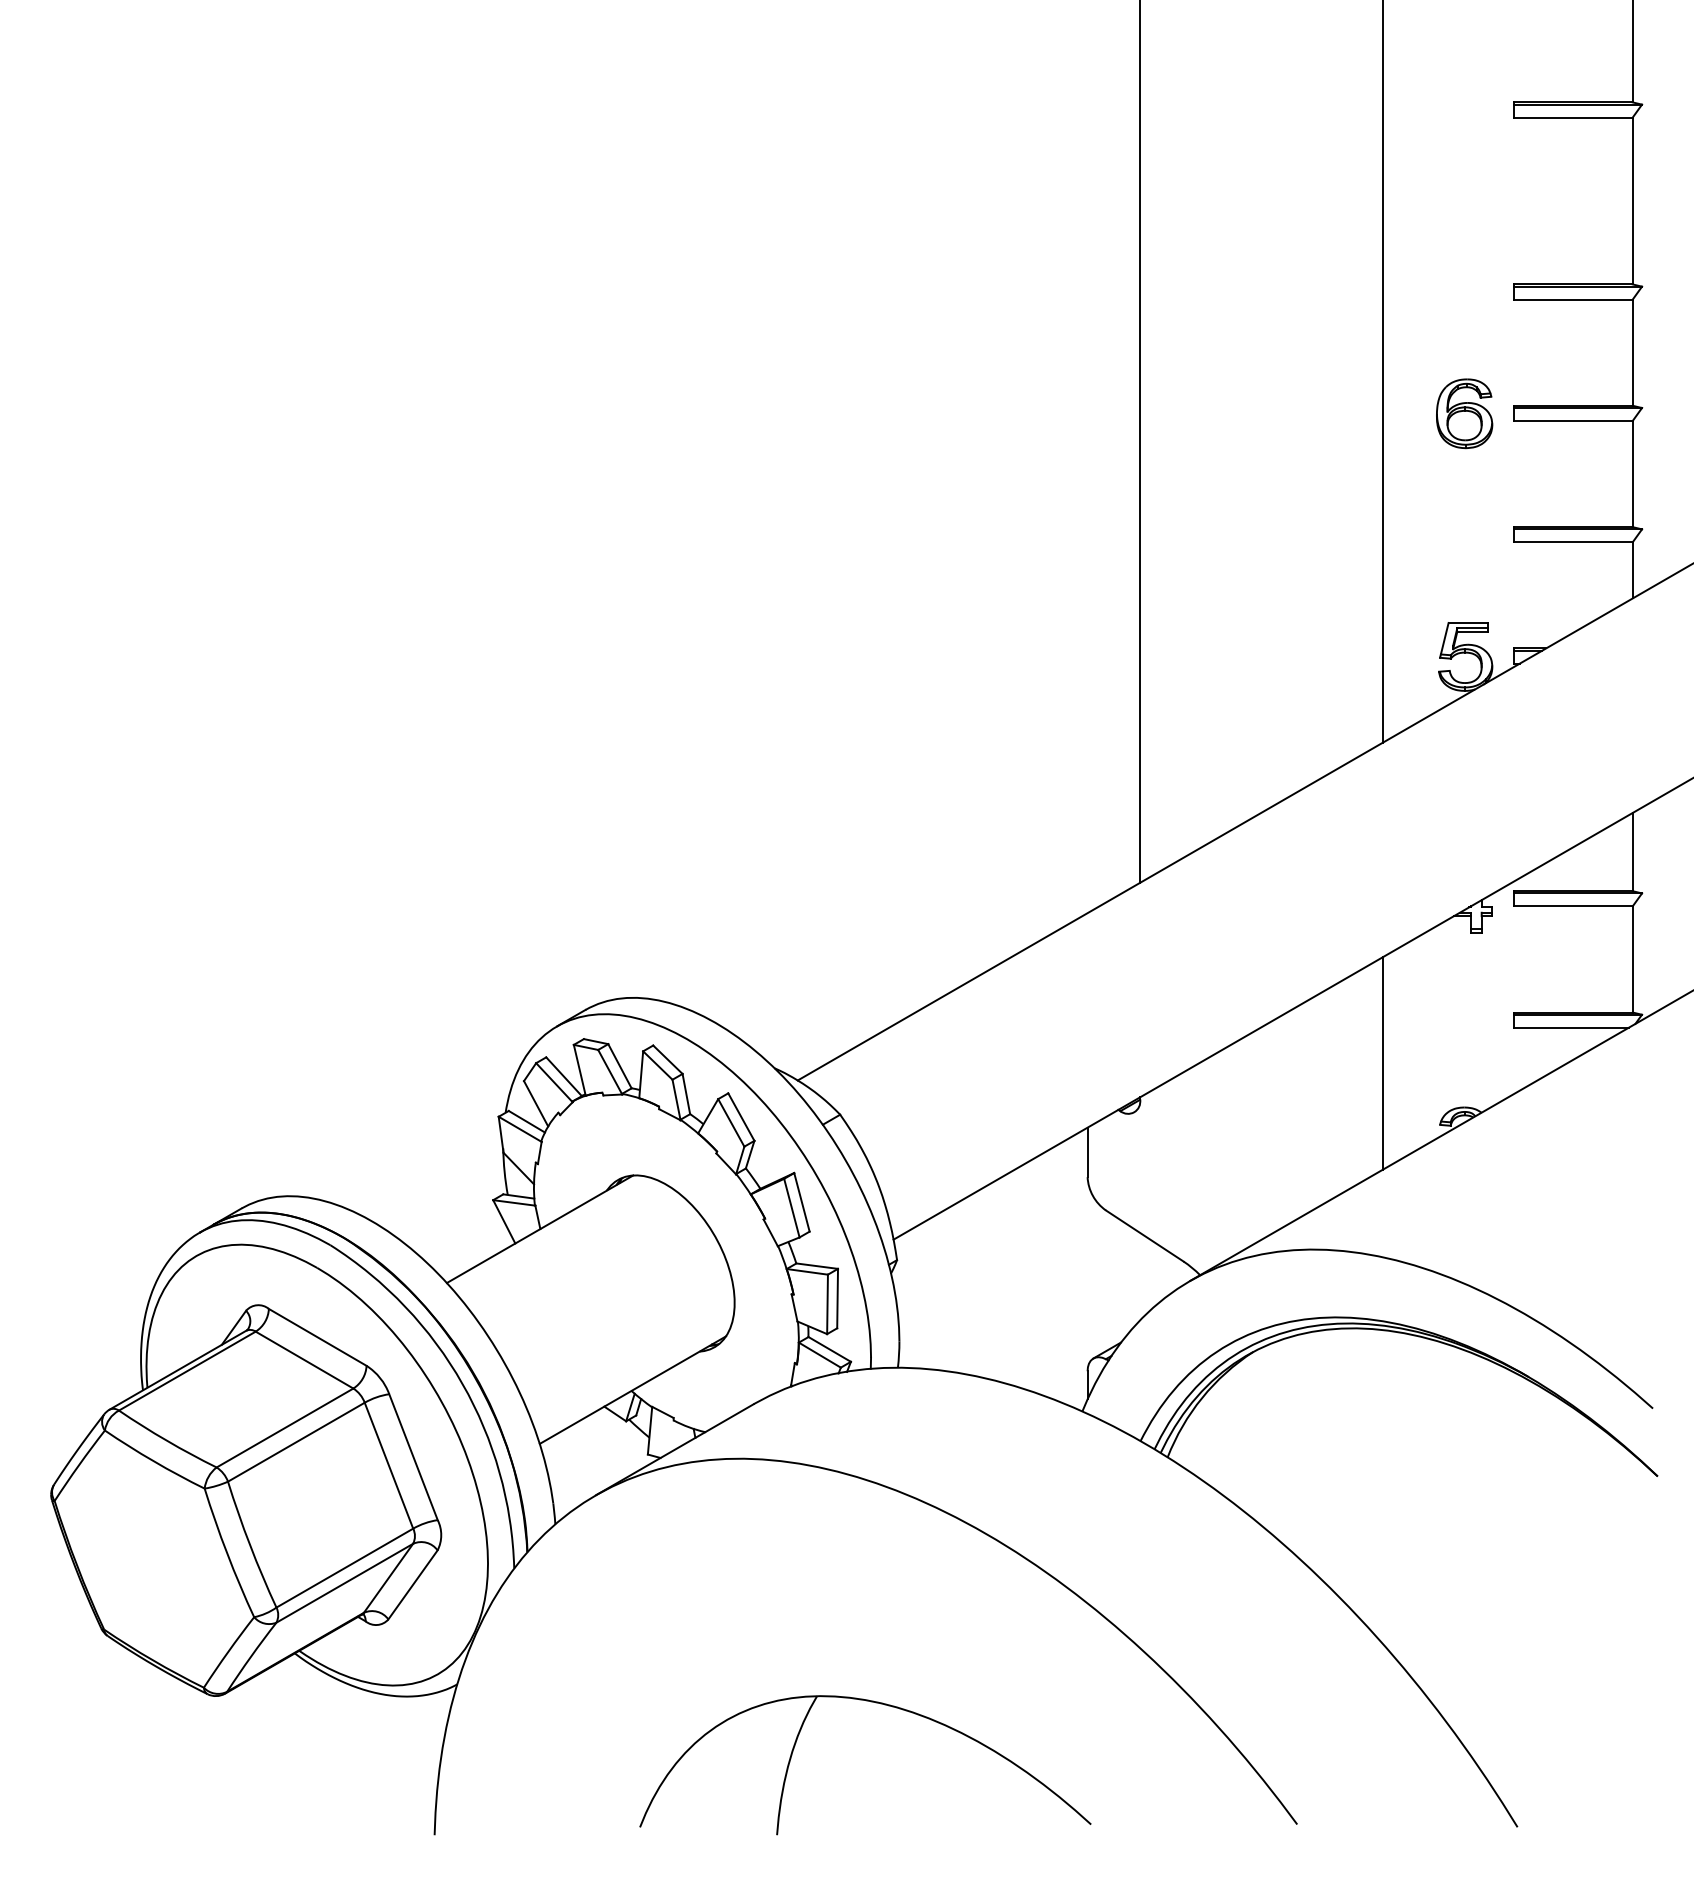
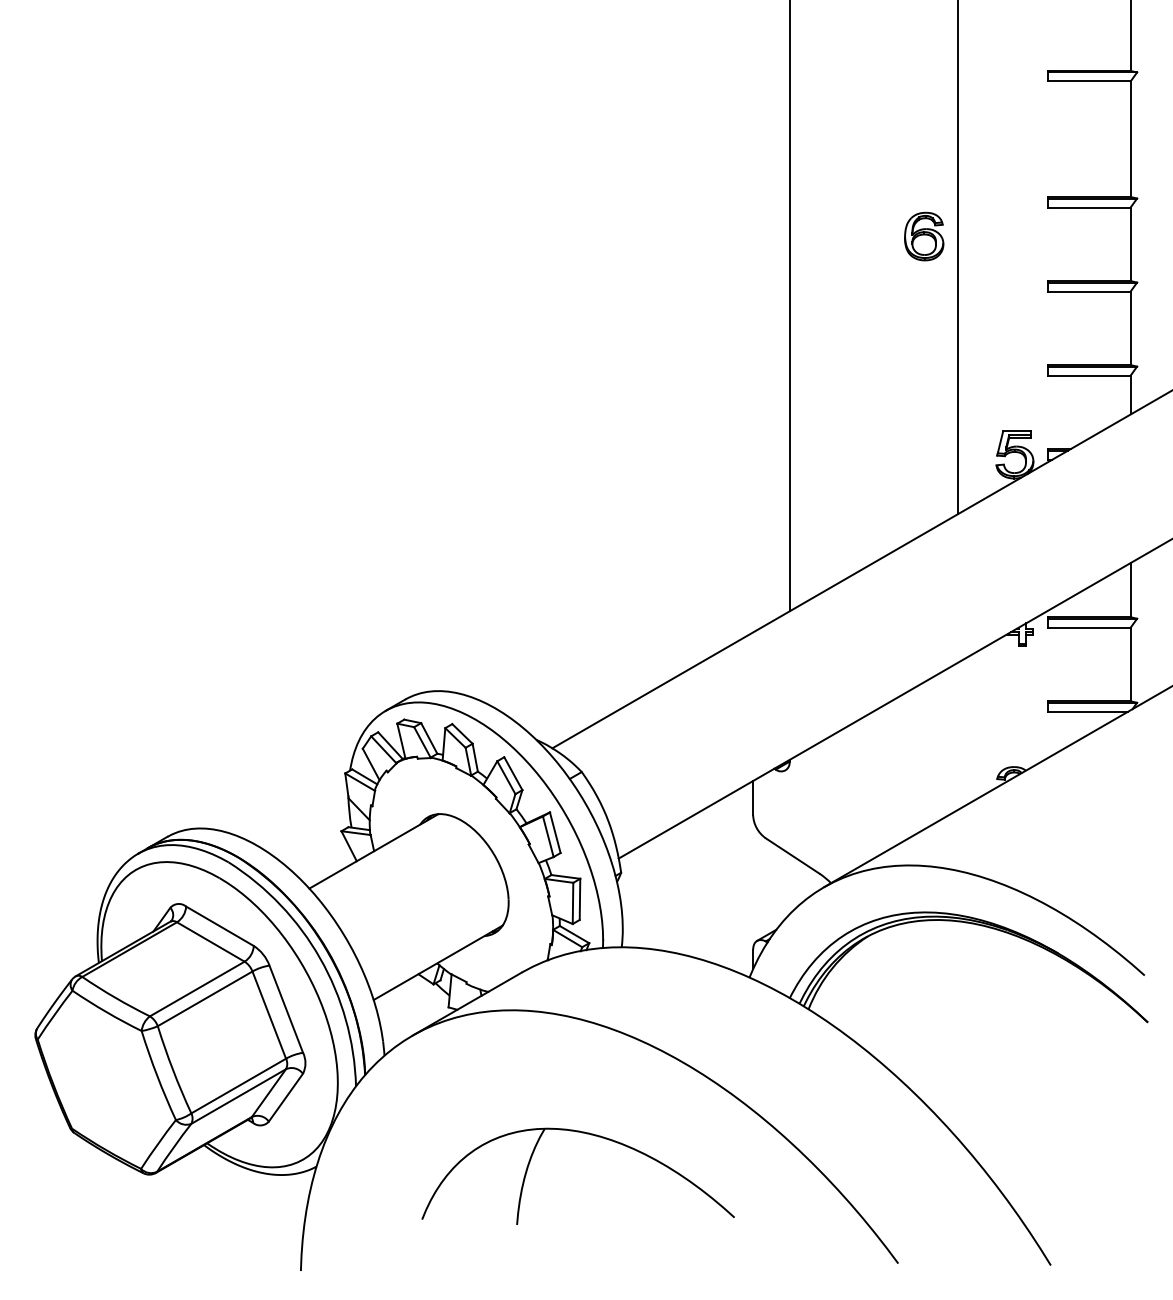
part: (1464, 413) -> (924, 236), moved
line: (1382, 1063) -> (957, 736), removed
part: (878, 1704) -> (587, 1134), moved

